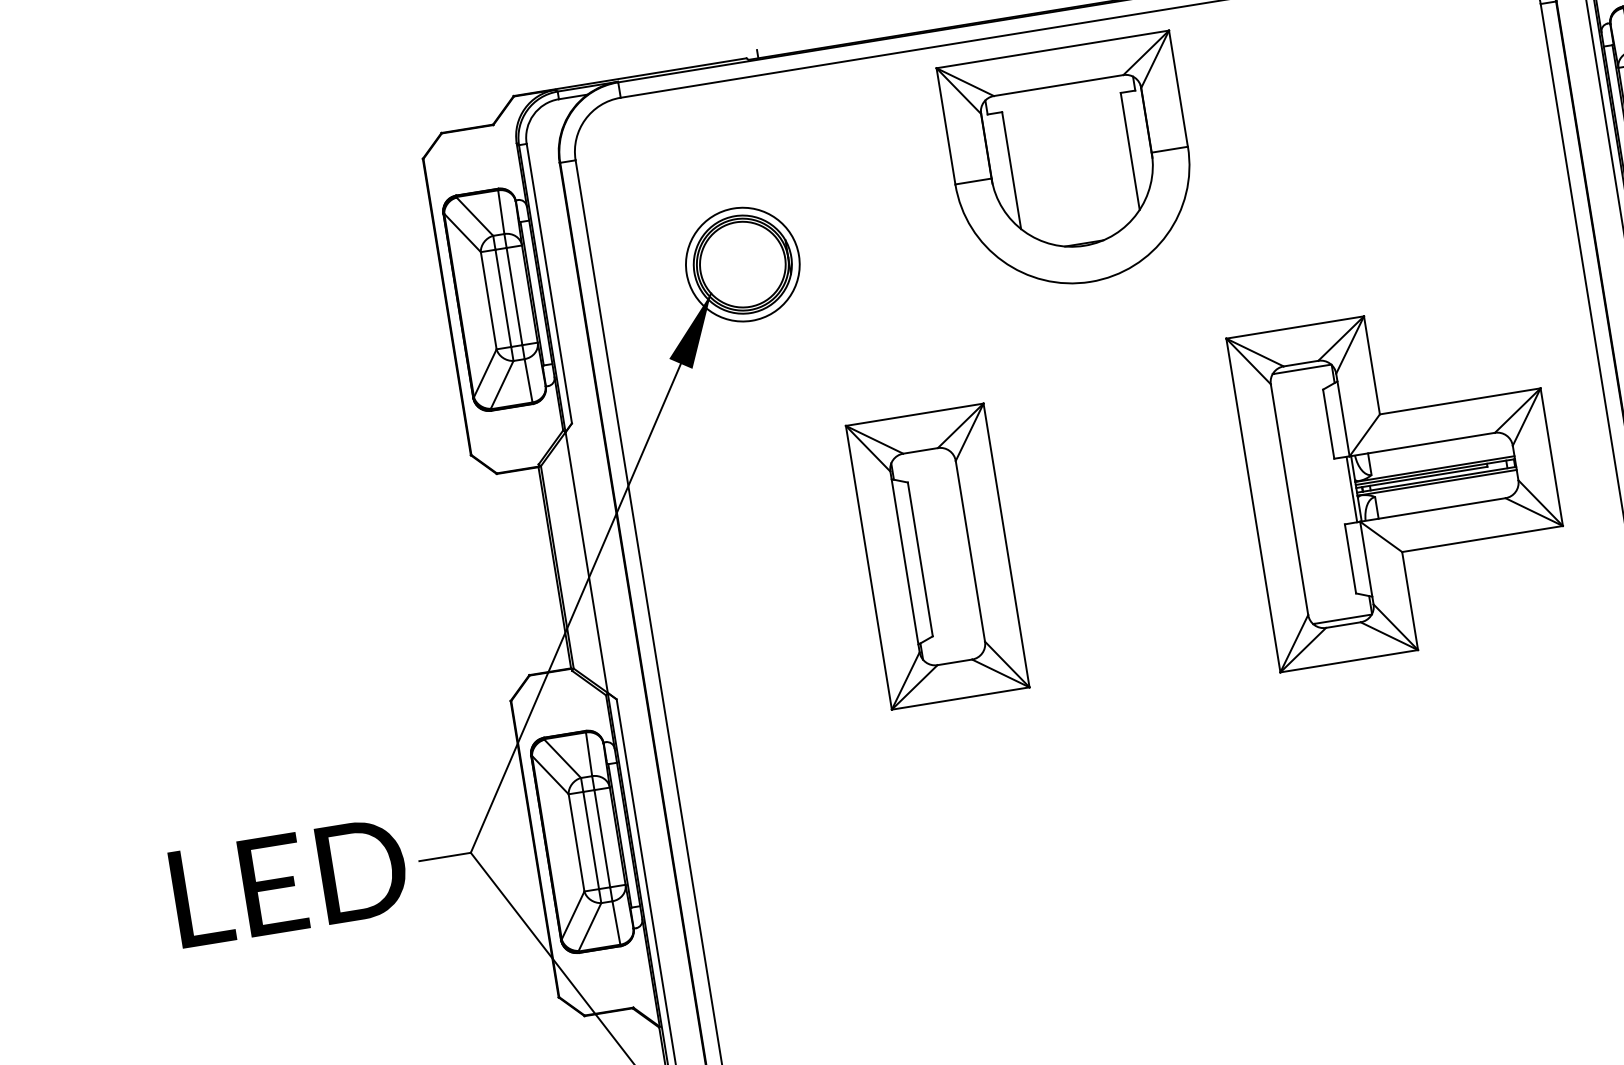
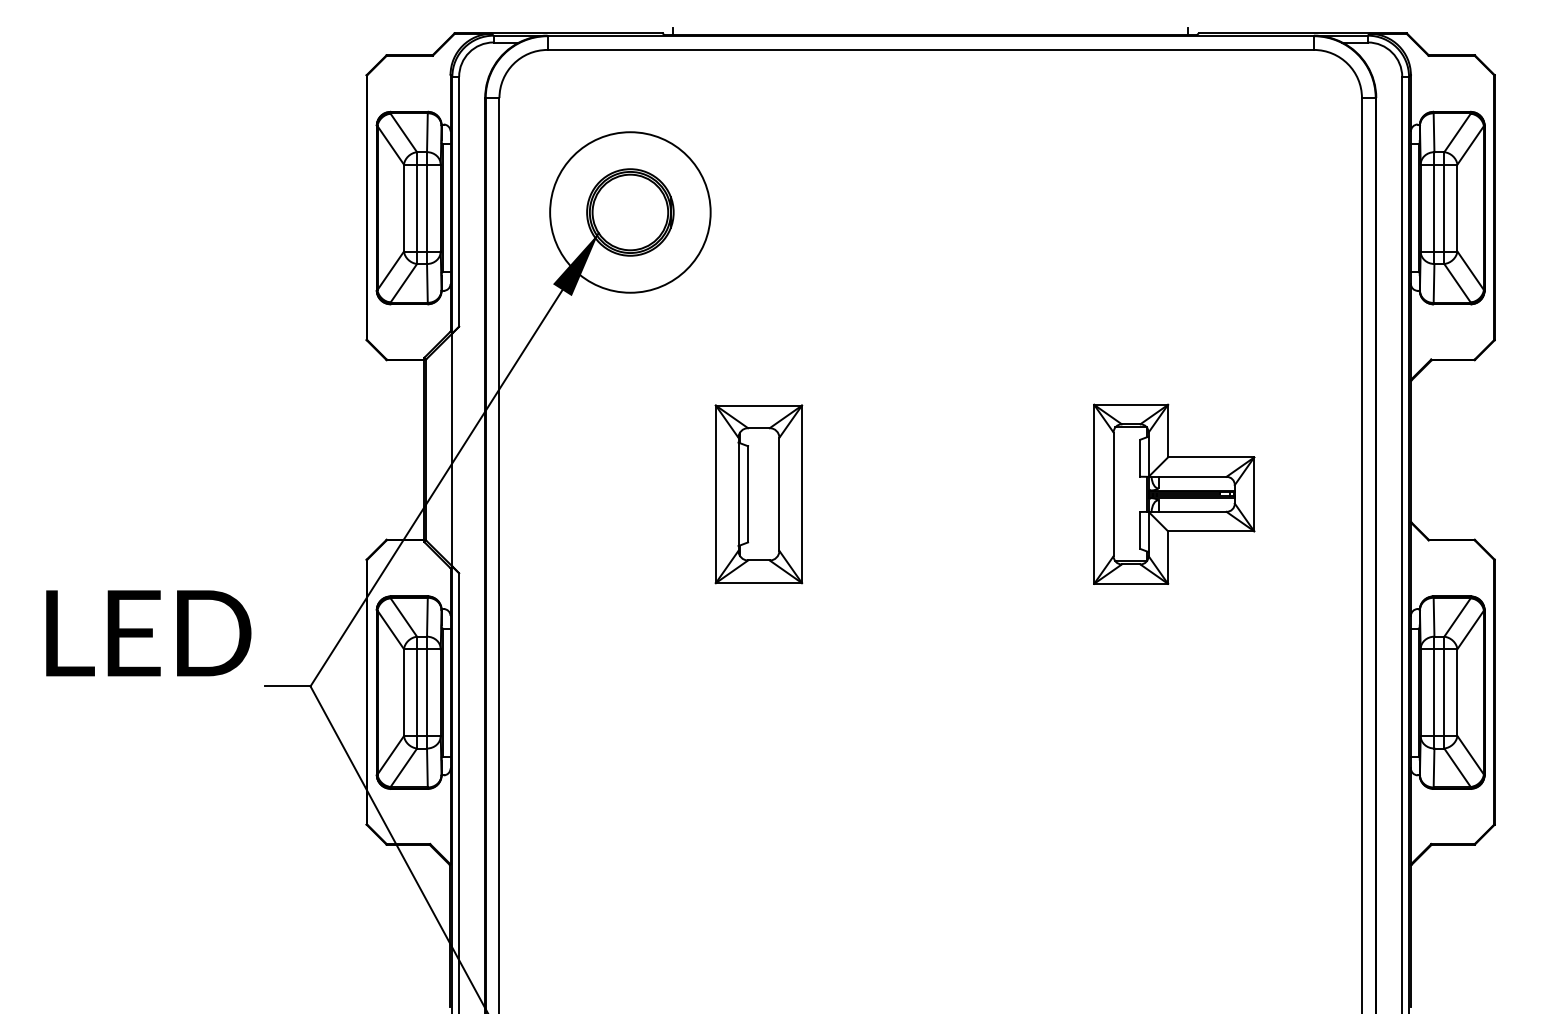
part: (1071, 165) -> (930, 172), removed
circle: (742, 264) -> (630, 212), size x1.6
part: (1401, 481) -> (1173, 494), size x0.6
part: (937, 556) -> (758, 494), size x0.7
text: (289, 882) -> (148, 633), moved

